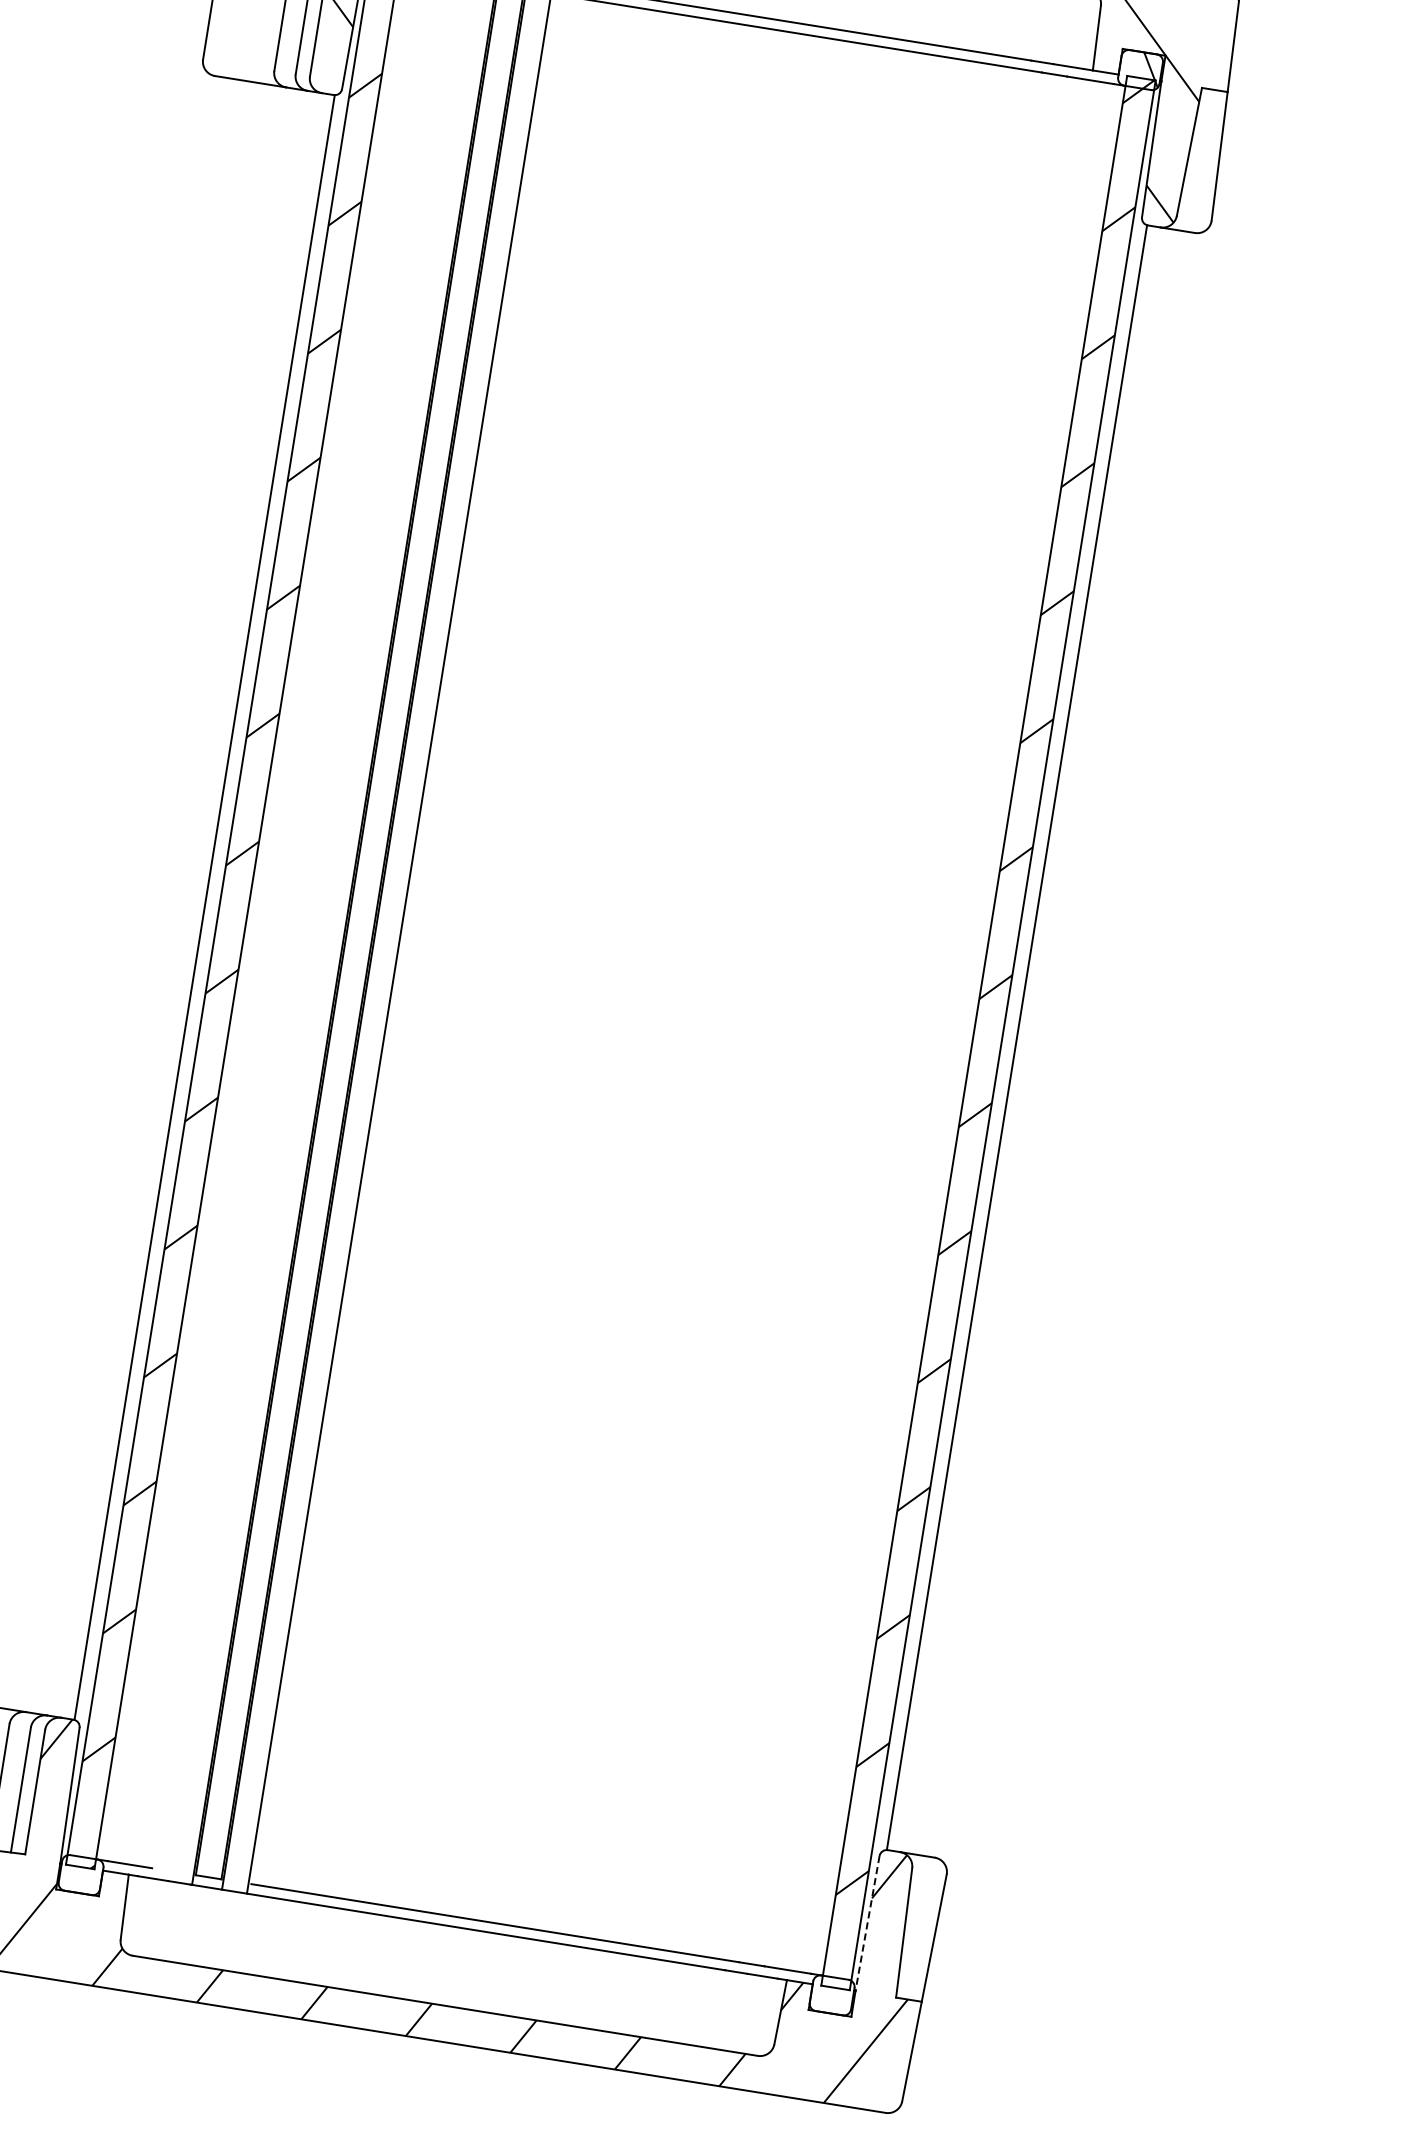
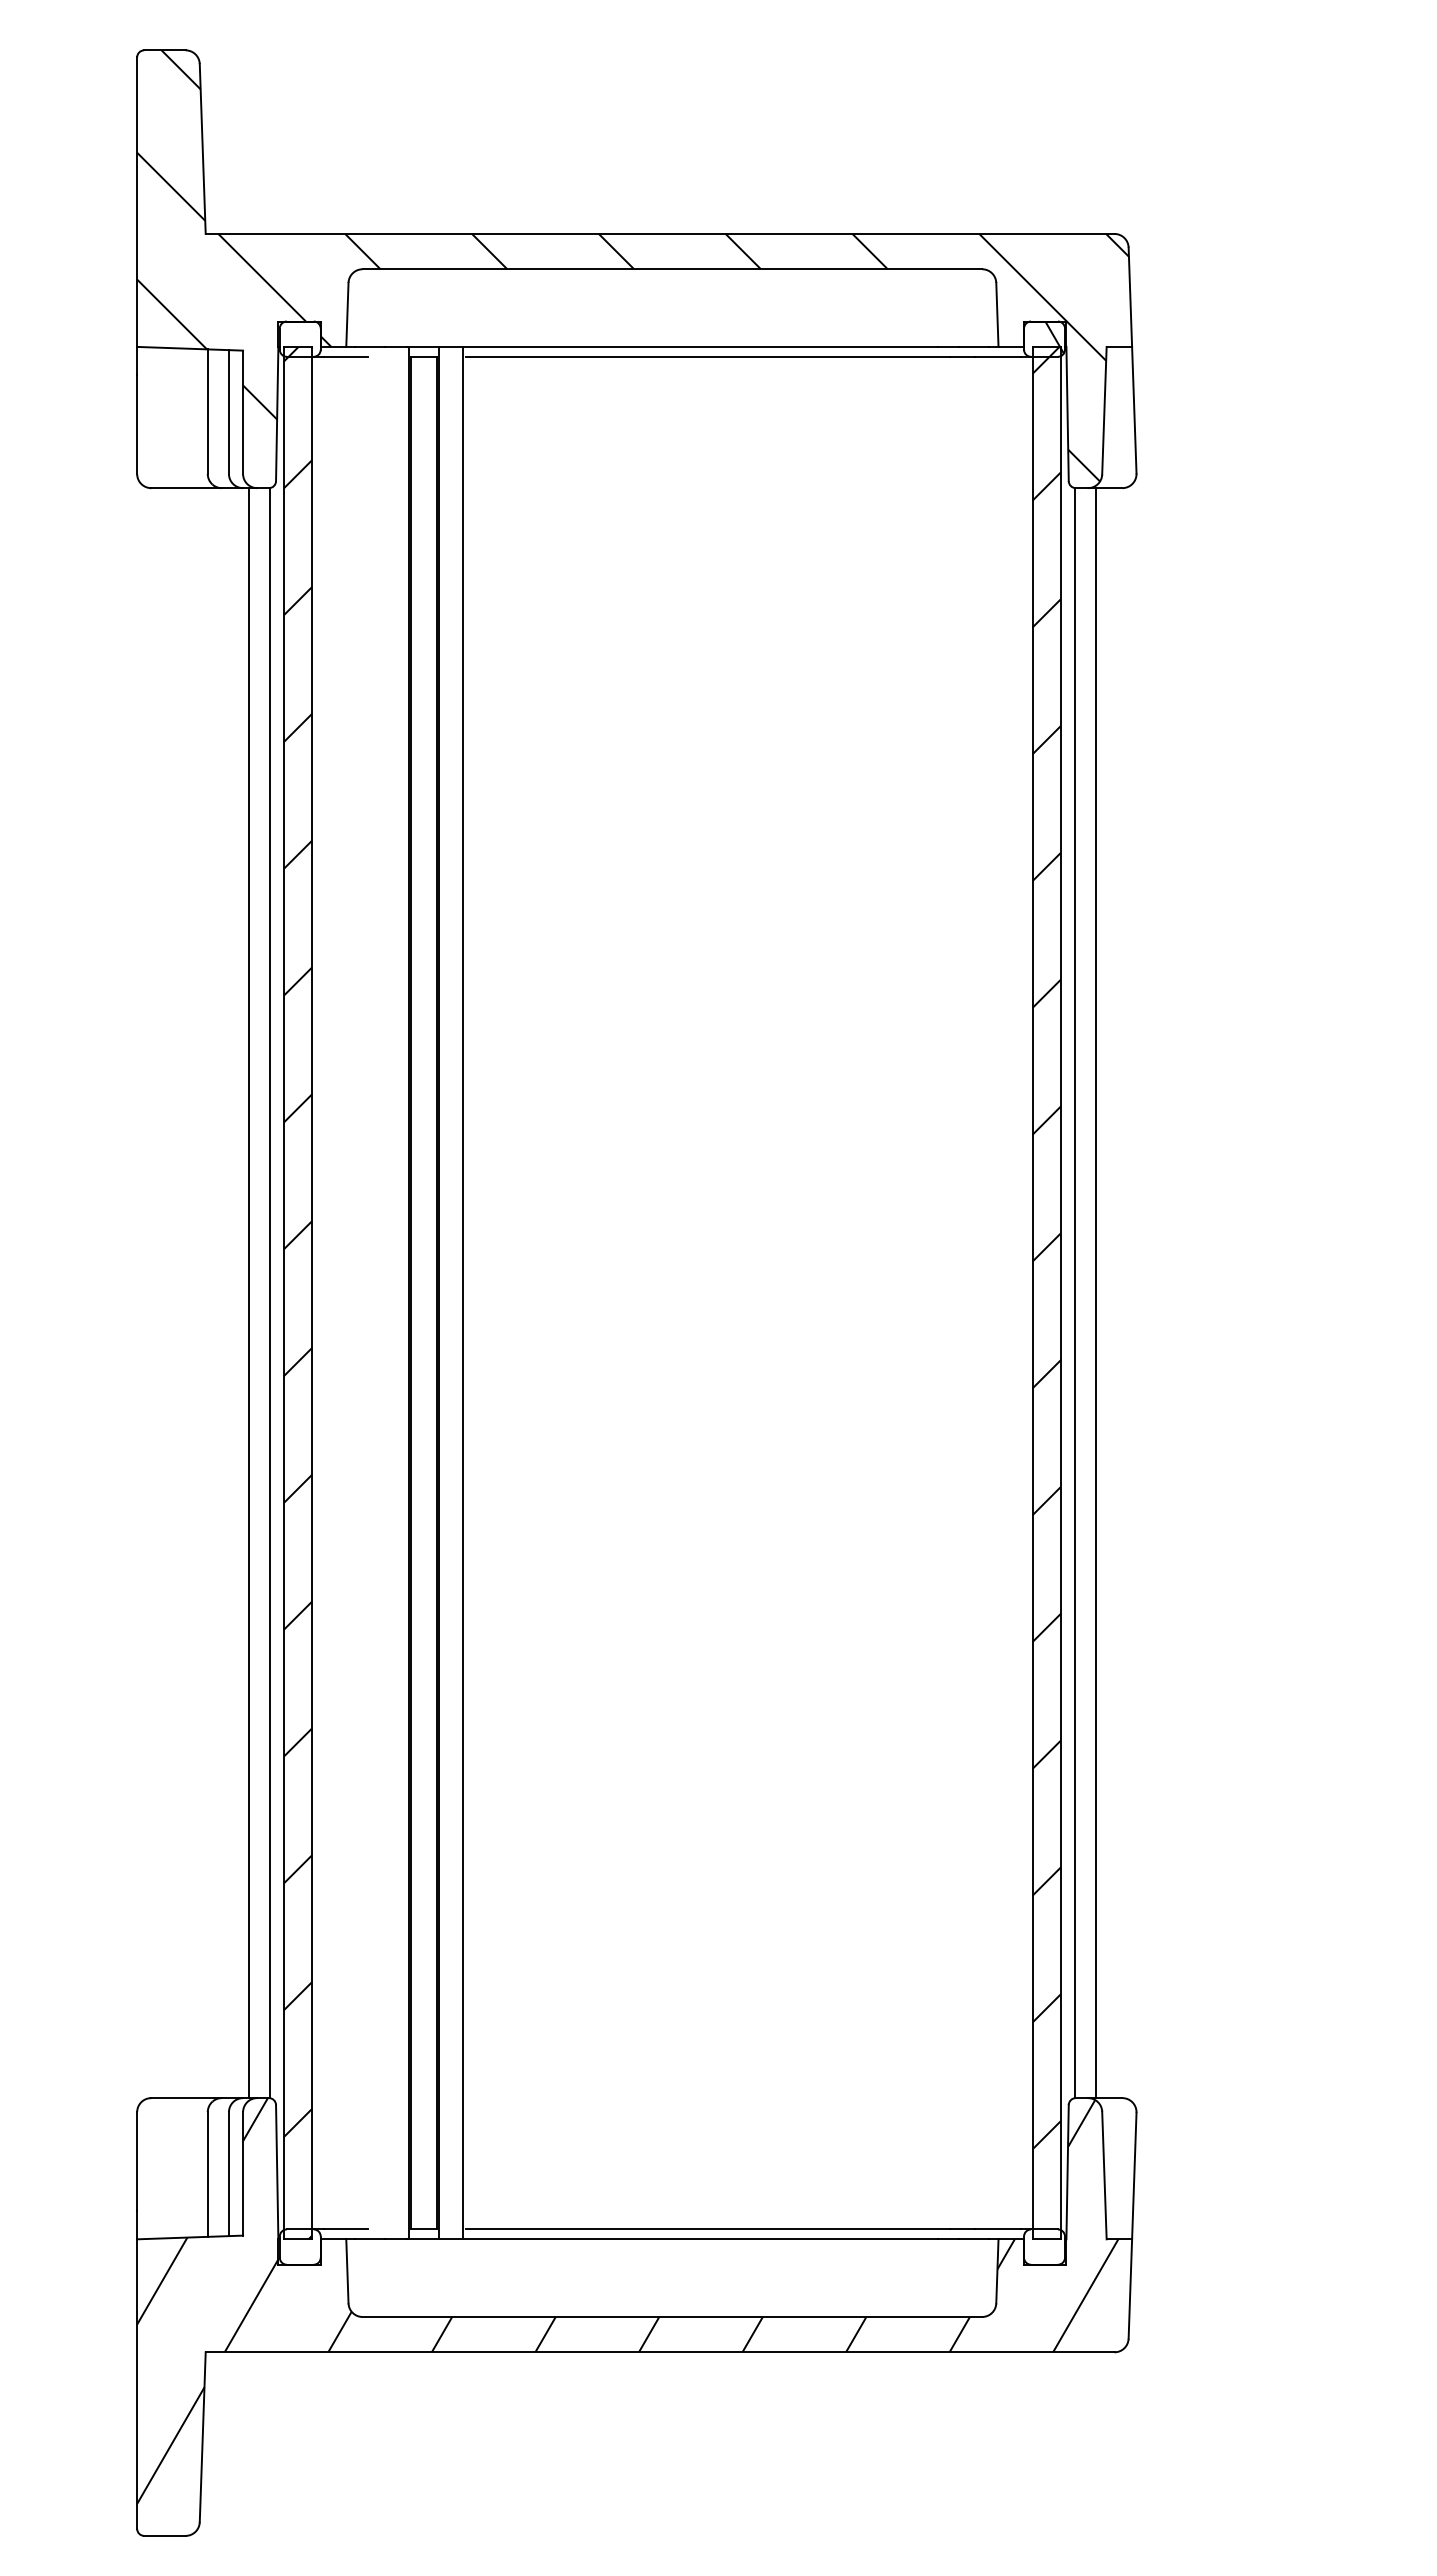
line: (182, 904) -> (248, 1293), added
line: (1038, 1041) -> (1096, 1293), added
line: (867, 1923) -> (1067, 2172), dashed -> solid

